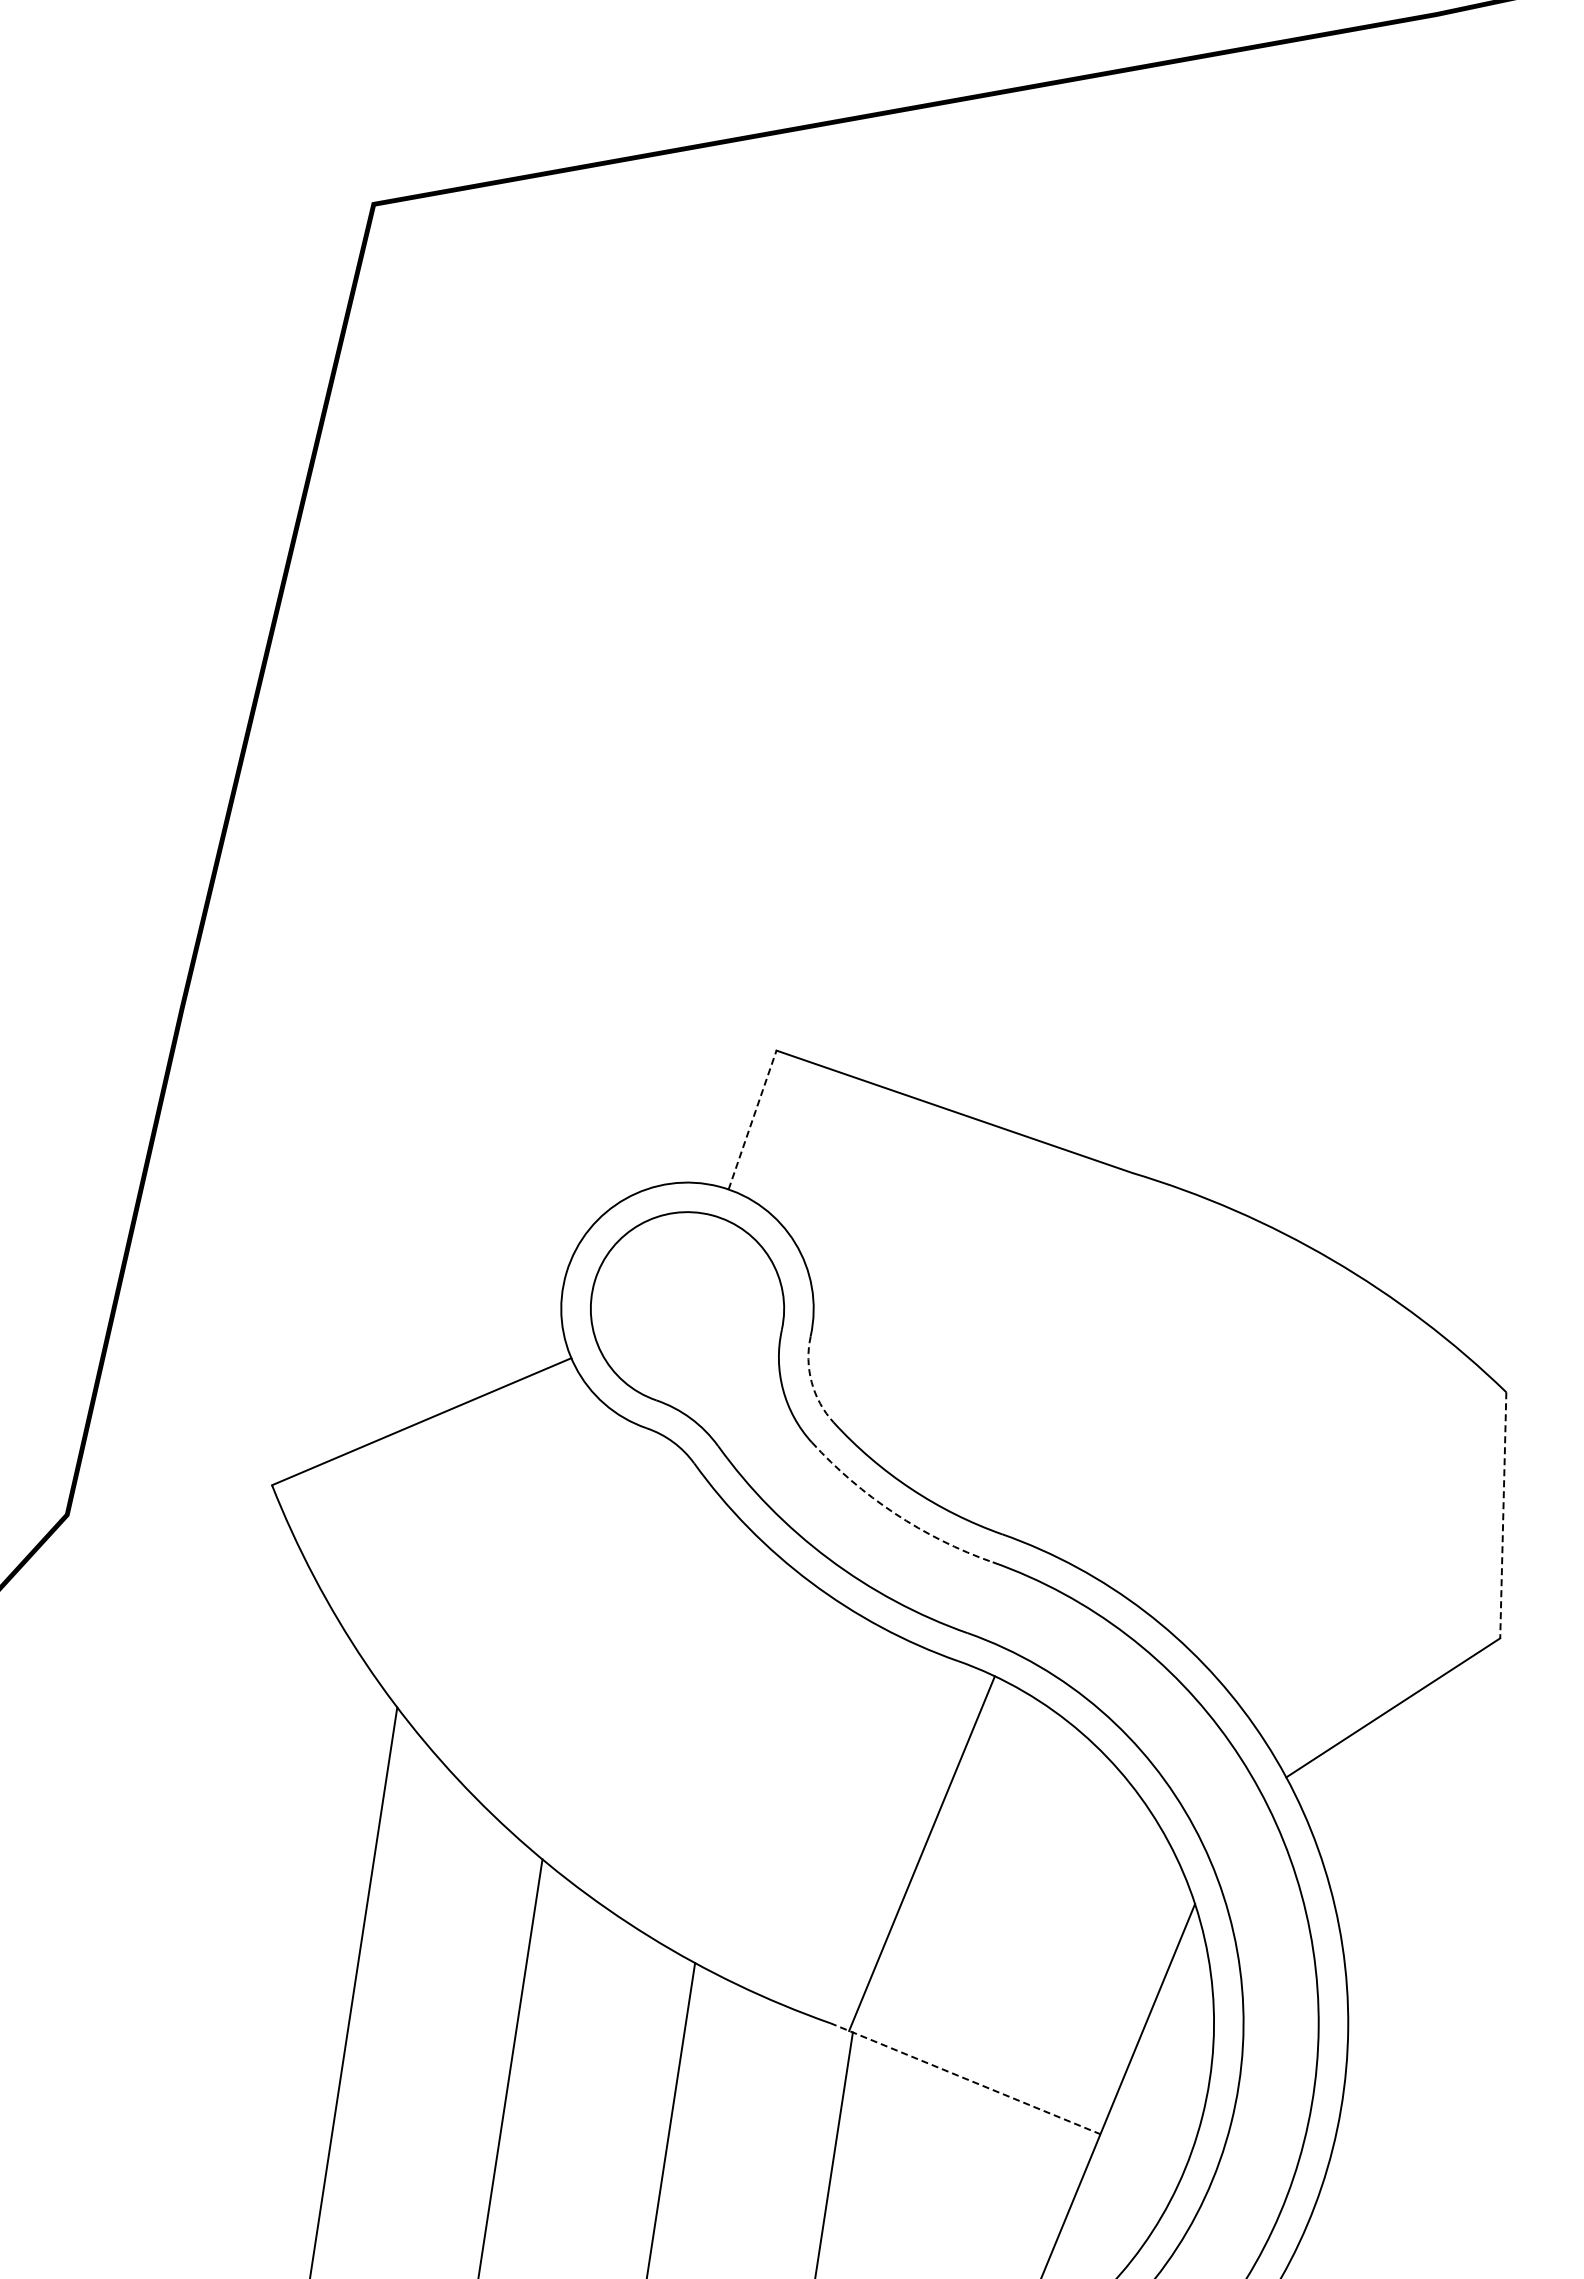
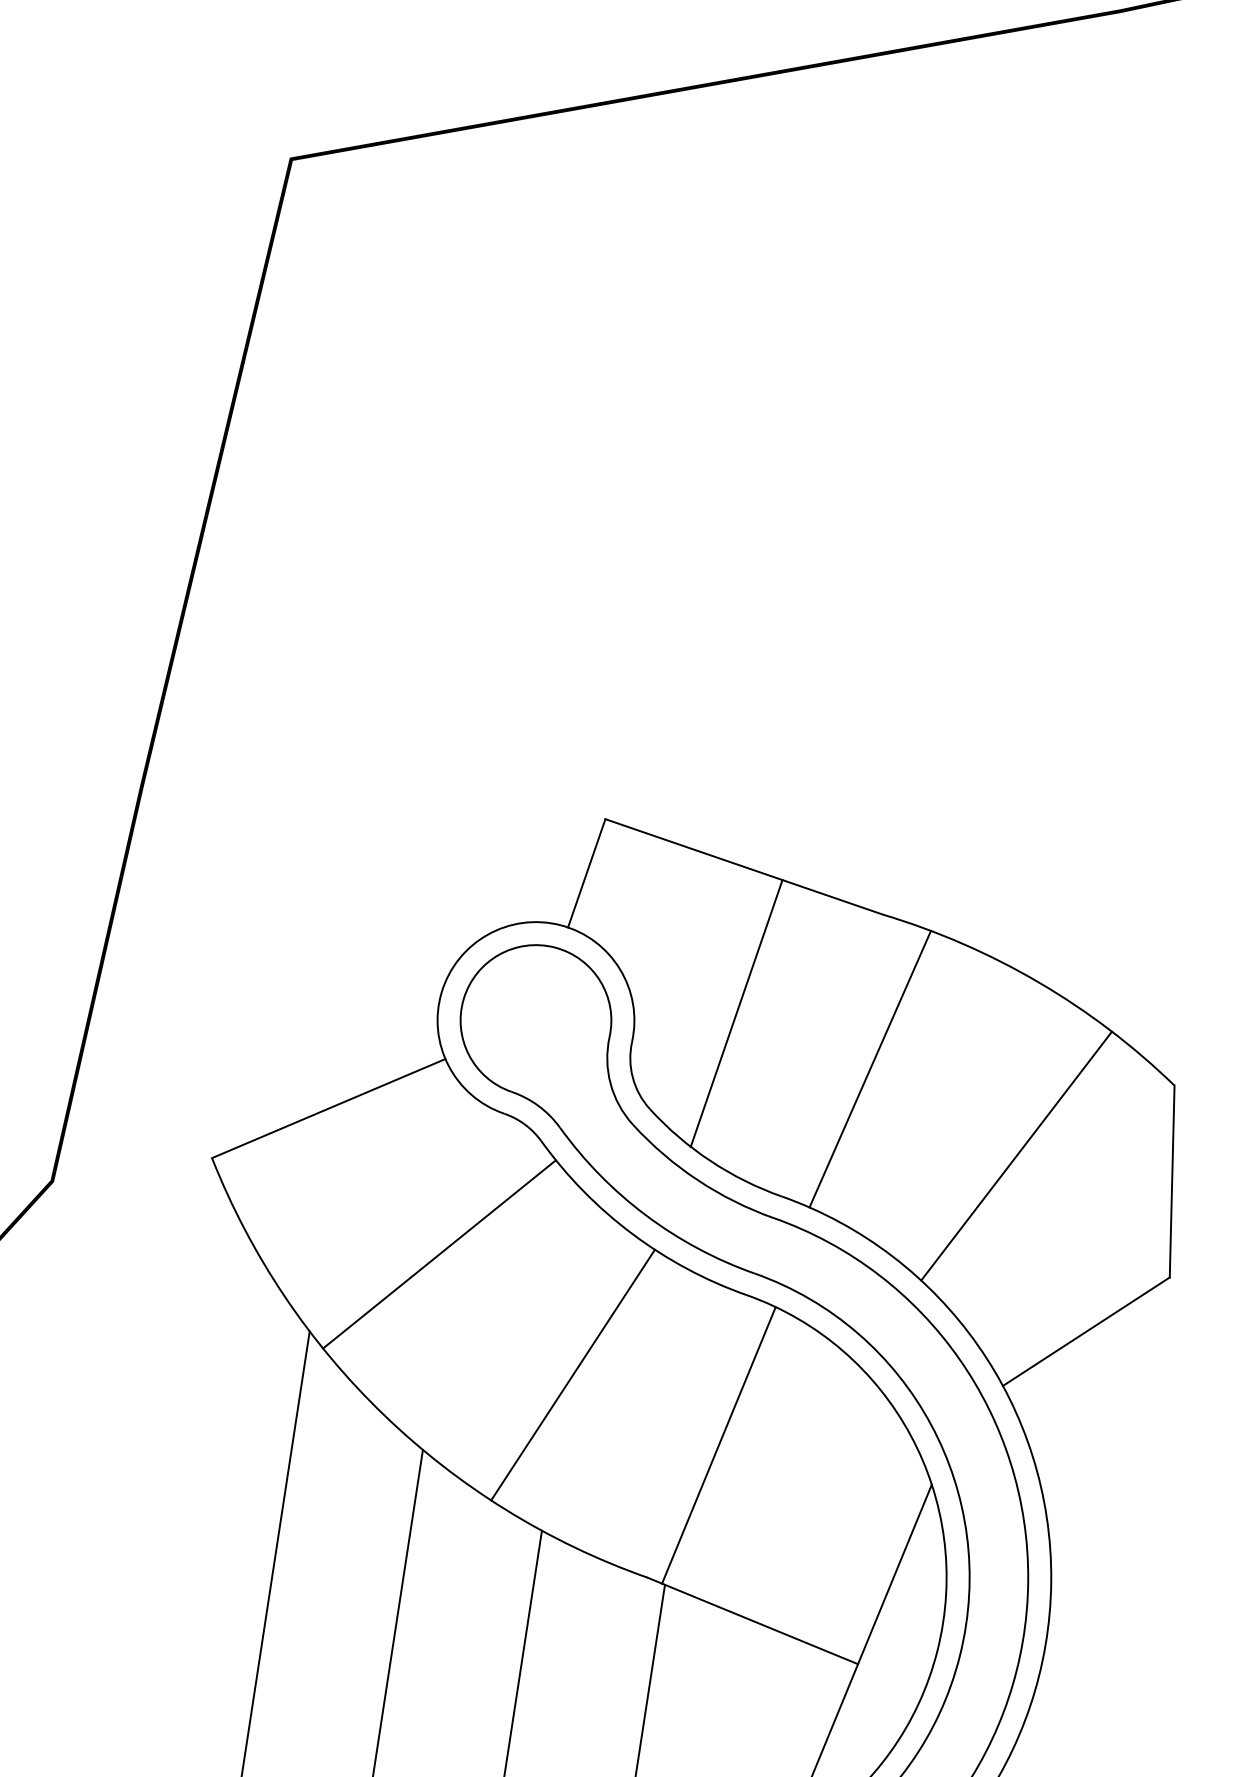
line: (752, 1119) -> (586, 872), dashed -> solid
line: (944, 1299) -> (736, 1013), added
line: (1116, 1370) -> (870, 1068), added
arc: (811, 1382) -> (632, 1077), dashed -> solid
line: (1303, 1482) -> (1016, 1155), added
arc: (894, 1513) -> (697, 1180), dashed -> solid
line: (1503, 1515) -> (1172, 1181), dashed -> solid
line: (563, 1608) -> (439, 1254), added
line: (735, 1763) -> (573, 1375), added
line: (965, 2078) -> (752, 1620), dashed -> solid

